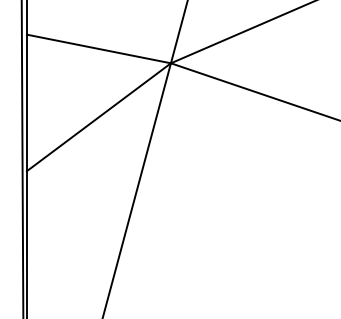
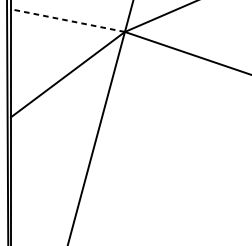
line: (98, 48) -> (67, 20), solid -> dashed

